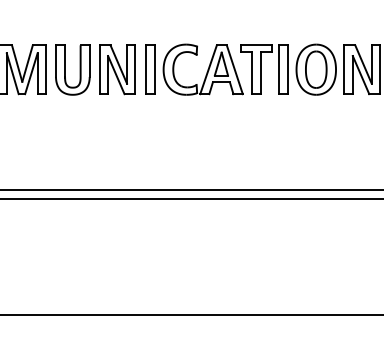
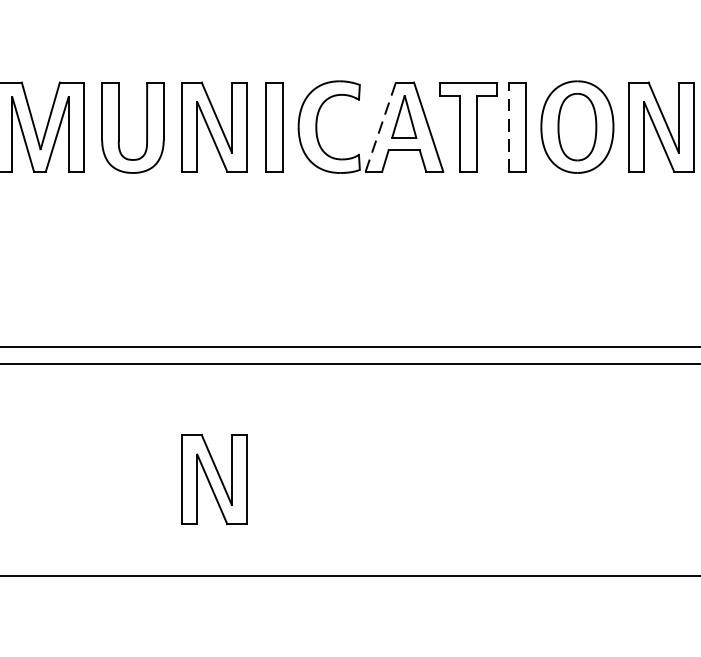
line: (208, 69) -> (380, 126), solid -> dashed
line: (278, 69) -> (508, 126), solid -> dashed
part: (117, 262) -> (214, 479), added

